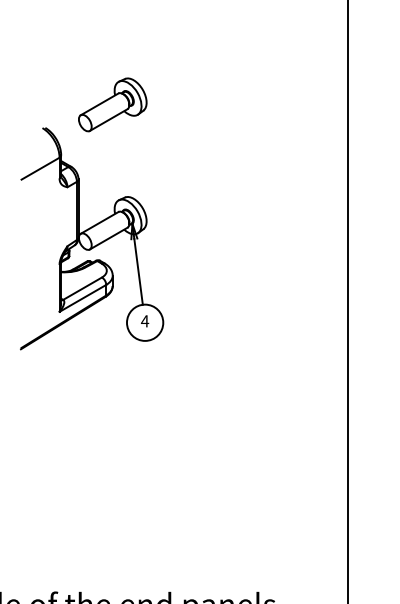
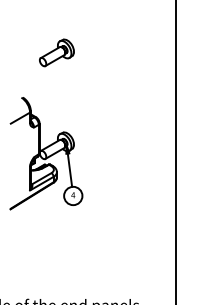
part: (92, 238) -> (46, 153), moved

